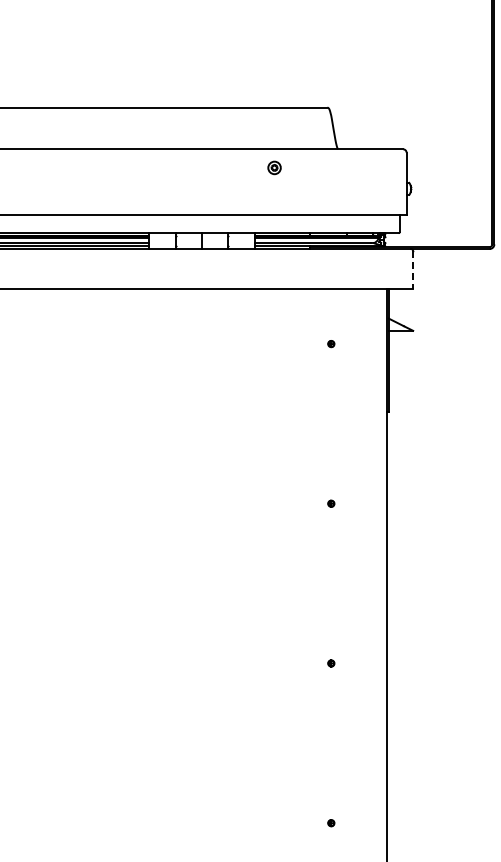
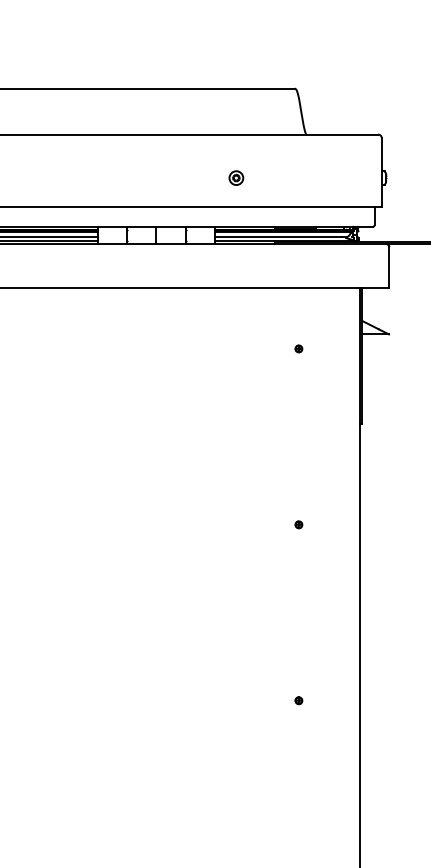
part: (274, 167) -> (236, 177), moved
line: (413, 269) -> (389, 266), dashed -> solid

